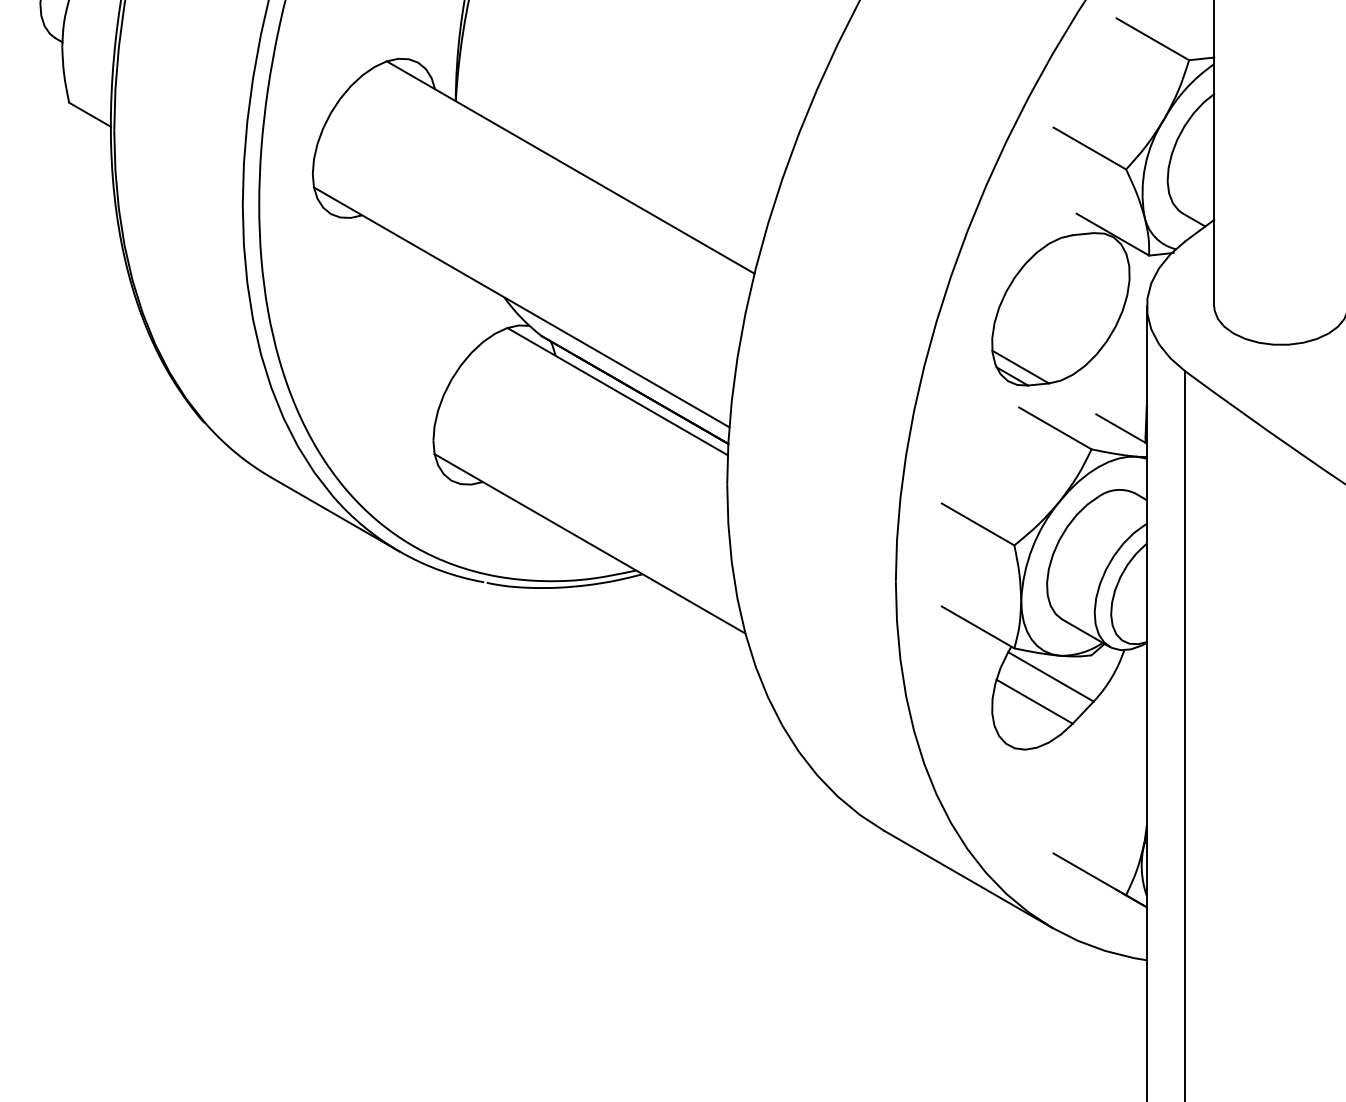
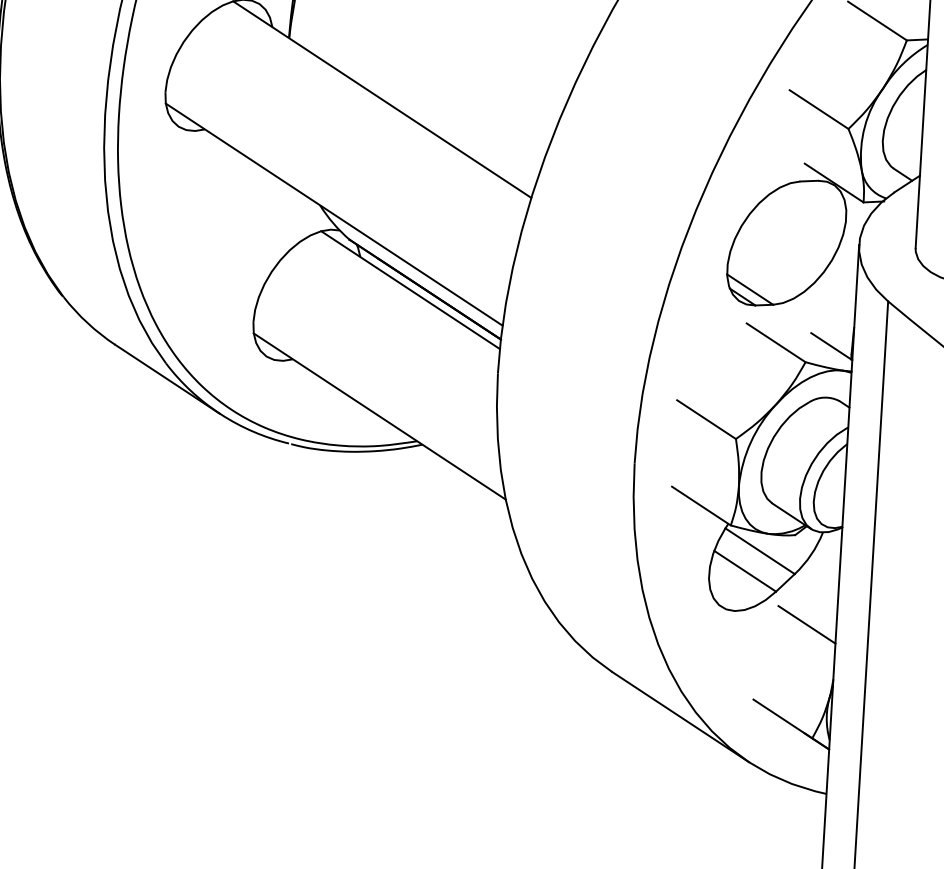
line: (1111, 760) -> (806, 624), added

